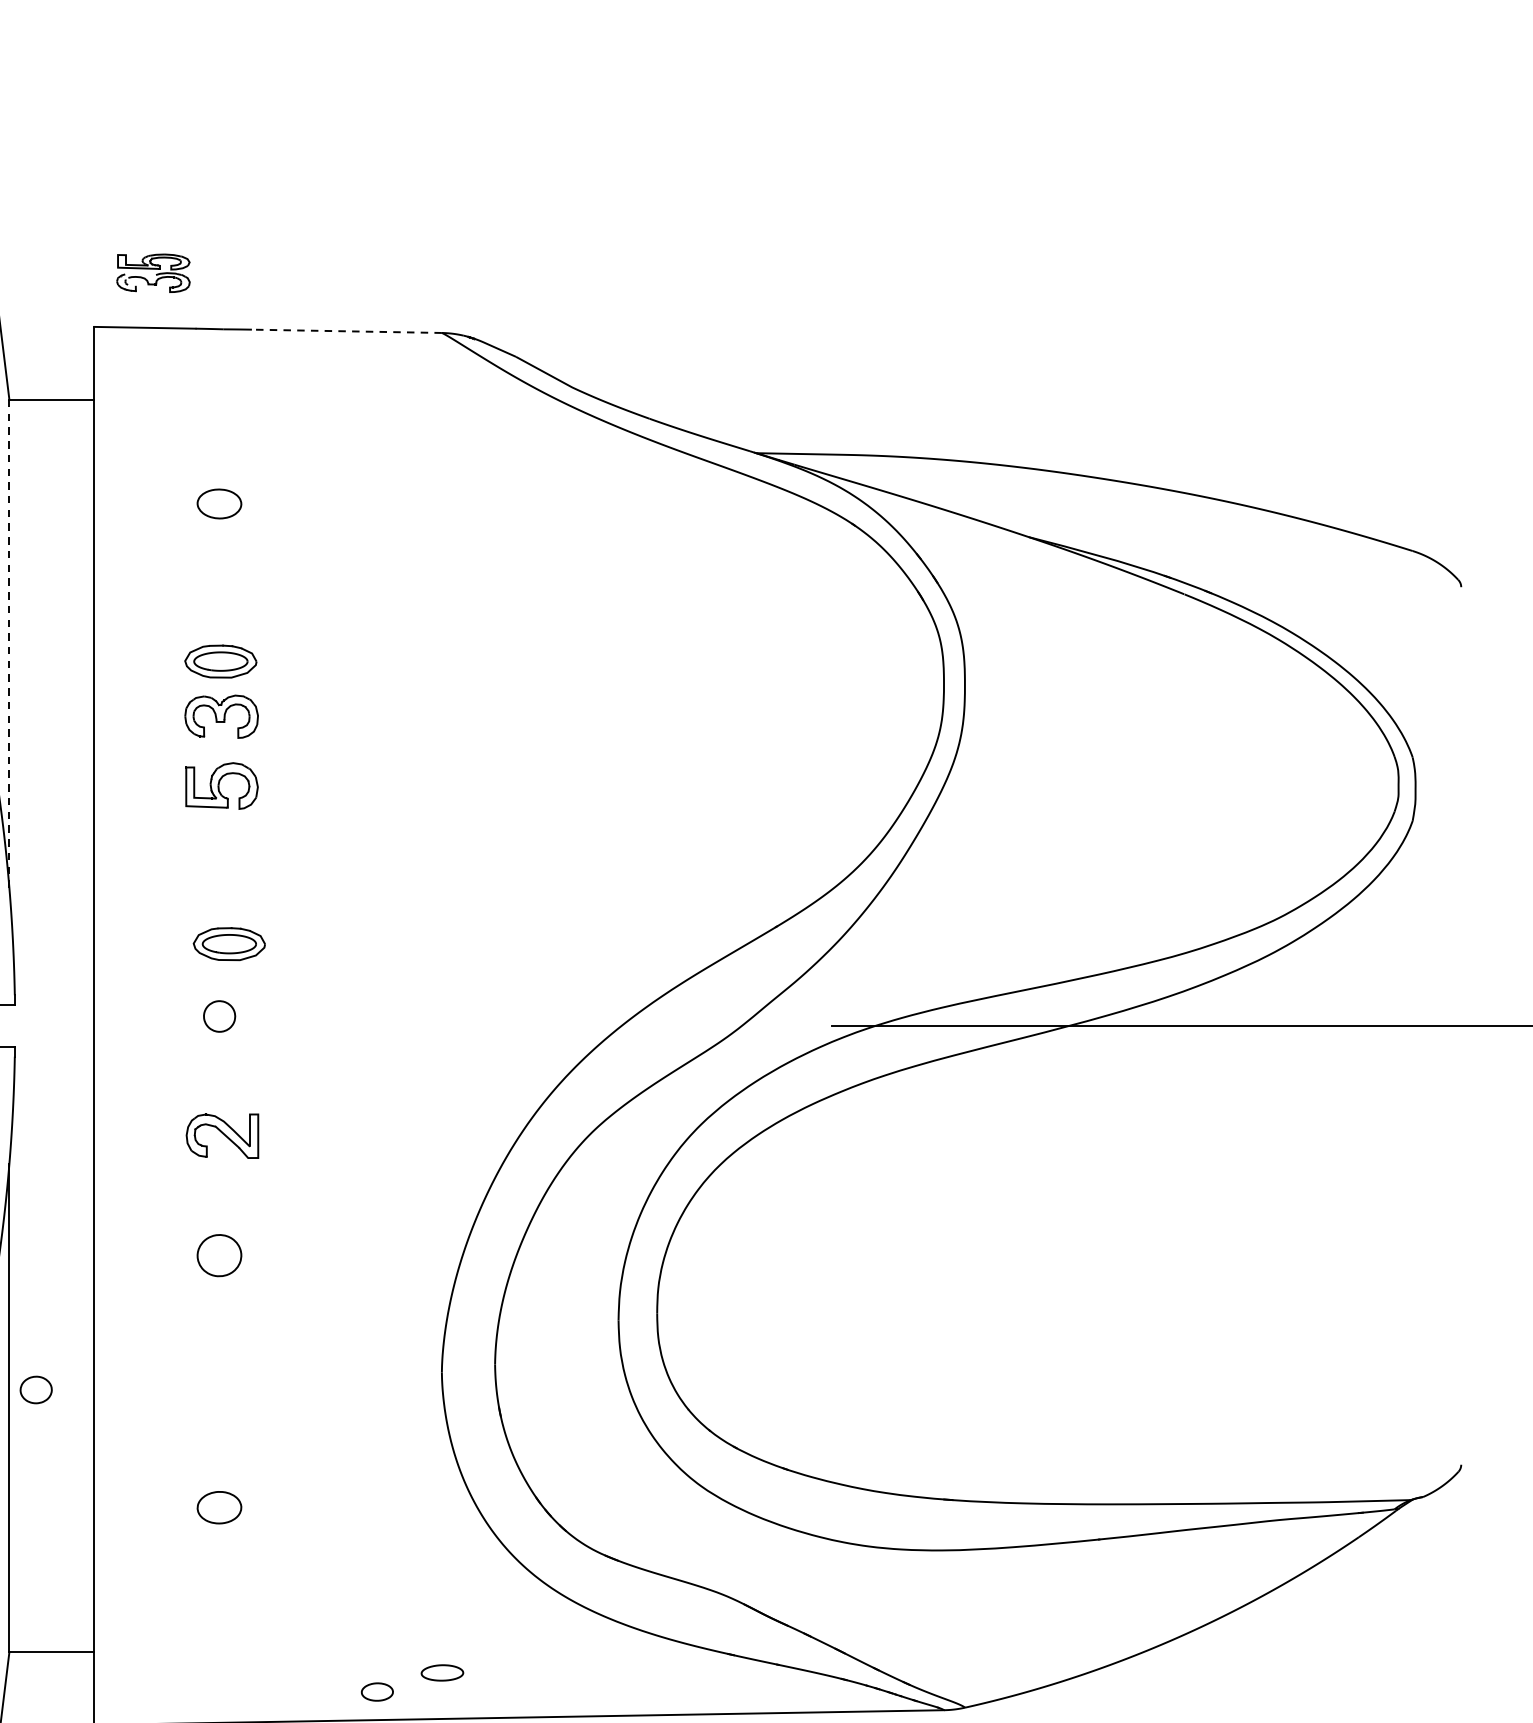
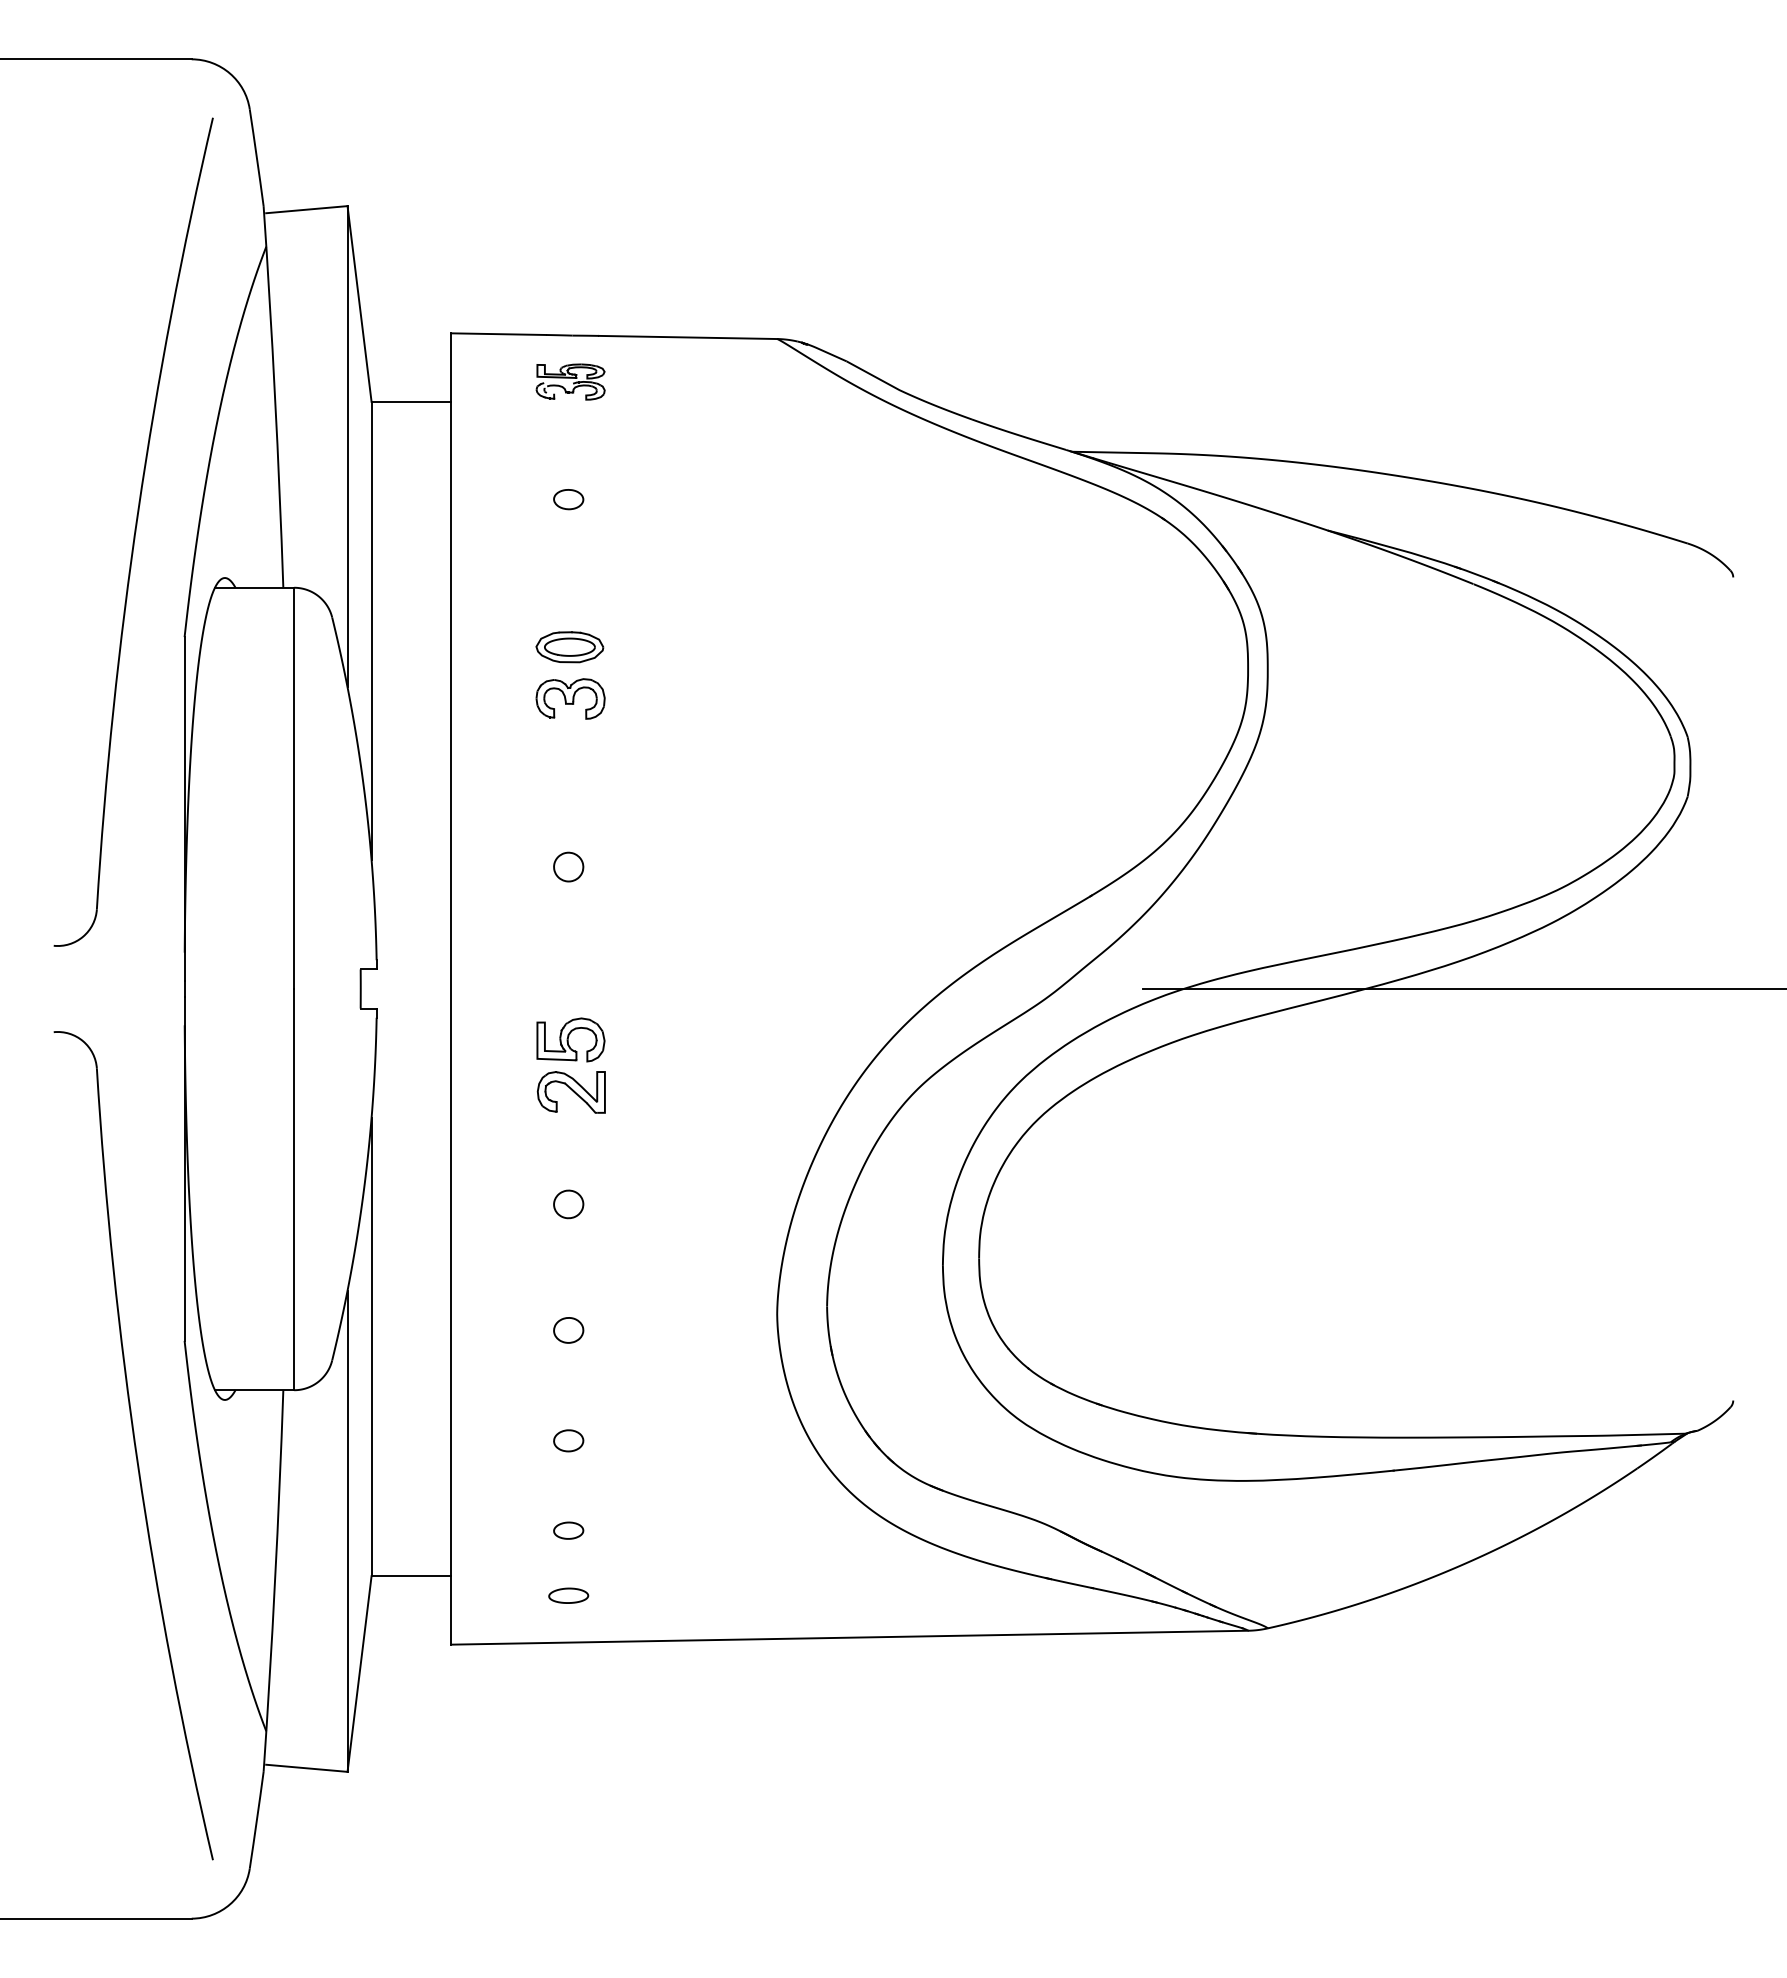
part: (153, 272) -> (570, 381), moved
line: (346, 331) -> (687, 337), dashed -> solid
part: (219, 504) -> (568, 499), size x0.71
line: (9, 644) -> (371, 631), dashed -> solid
part: (221, 785) -> (570, 1039), moved
part: (228, 944) -> (577, 912), removed
part: (219, 1015) -> (568, 866), moved
part: (219, 1255) -> (568, 1204), size x0.71
part: (36, 1390) -> (568, 1330), moved
part: (219, 1507) -> (568, 1440), size x0.71
part: (442, 1672) -> (568, 1595), moved
part: (377, 1691) -> (568, 1530), moved

